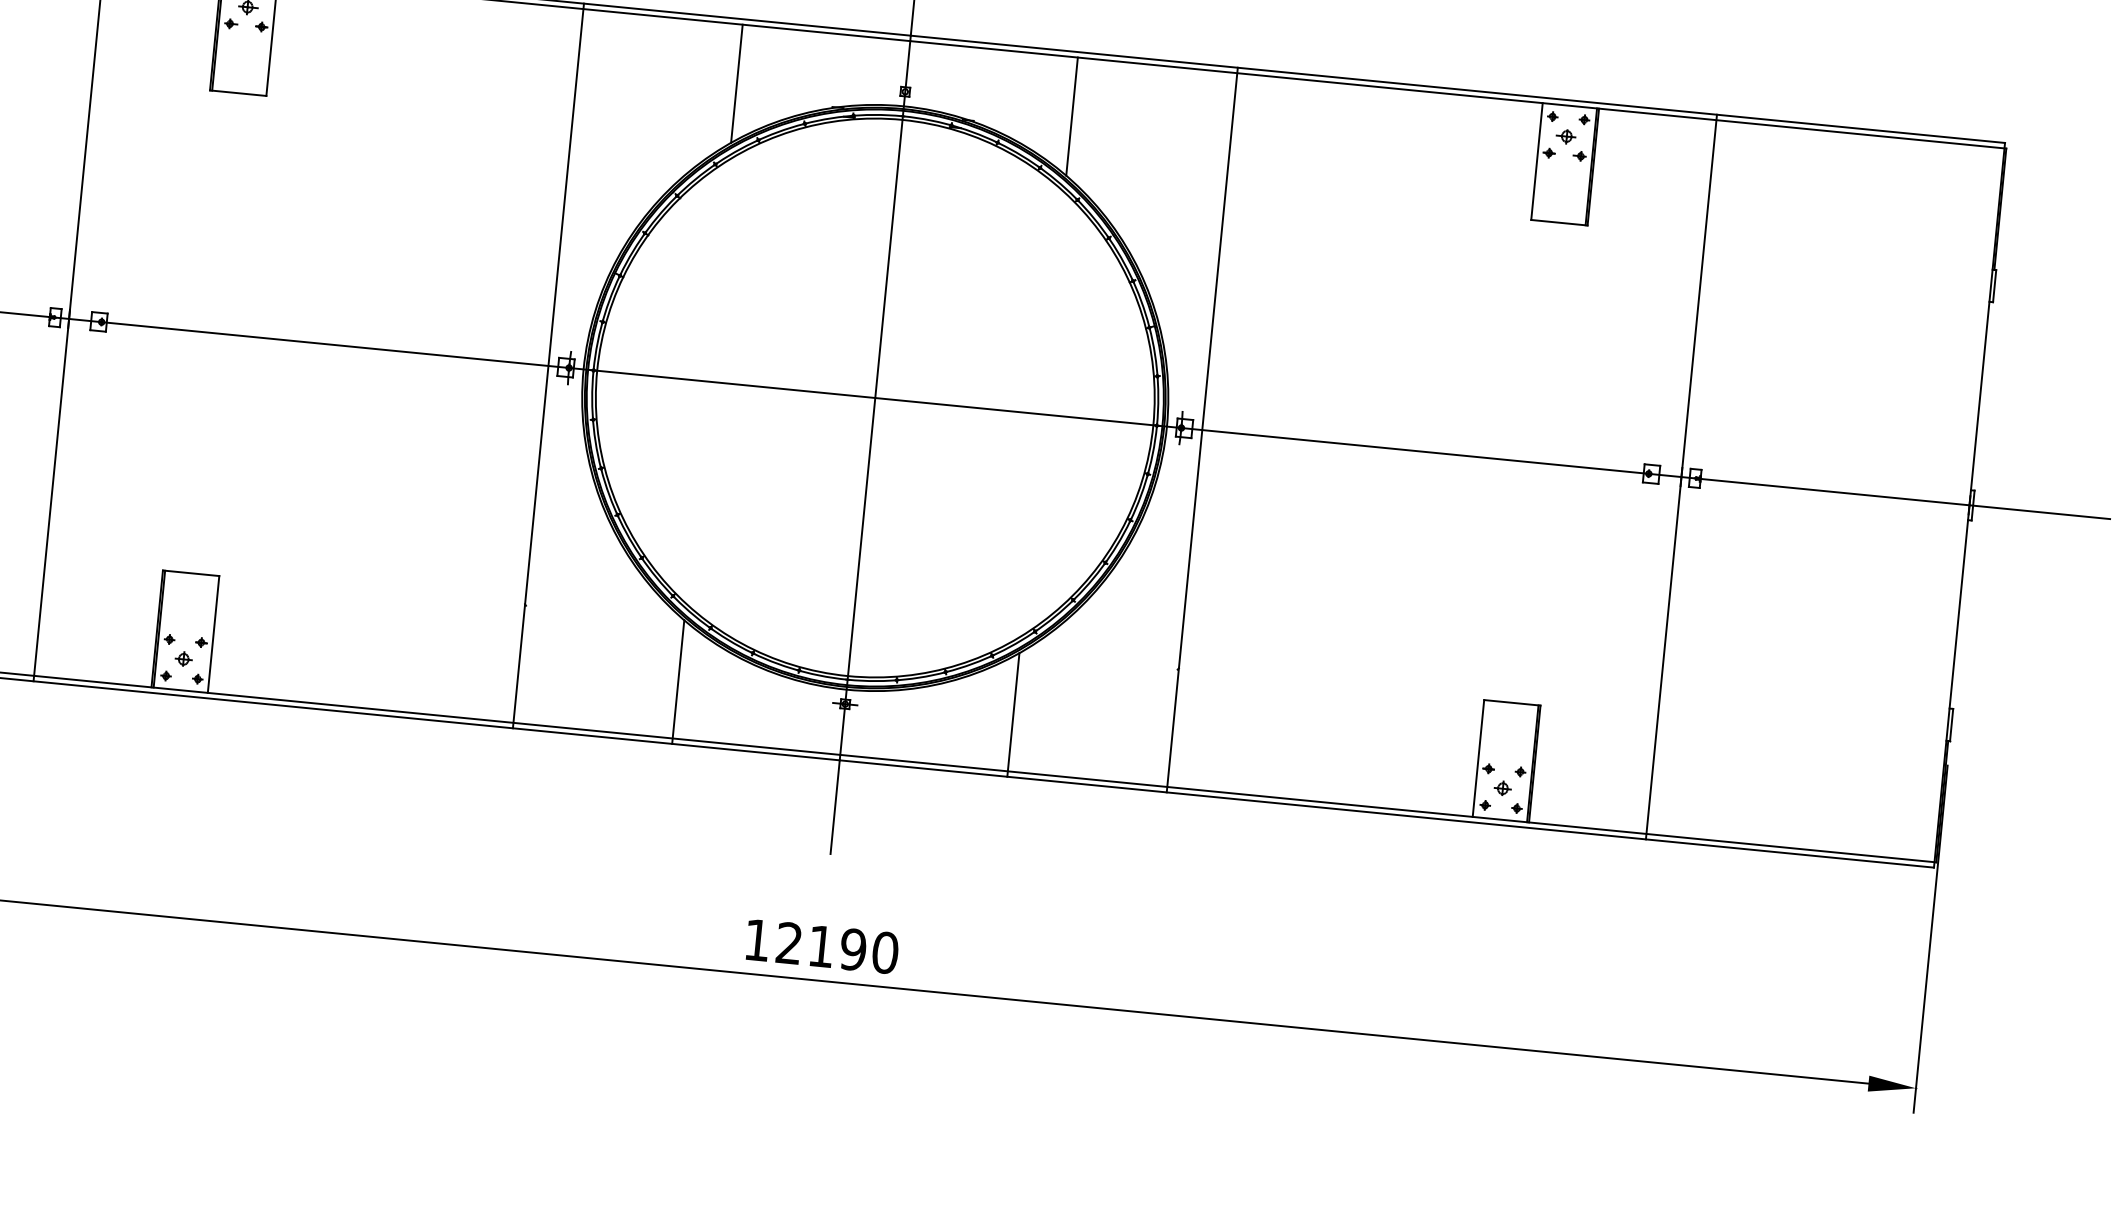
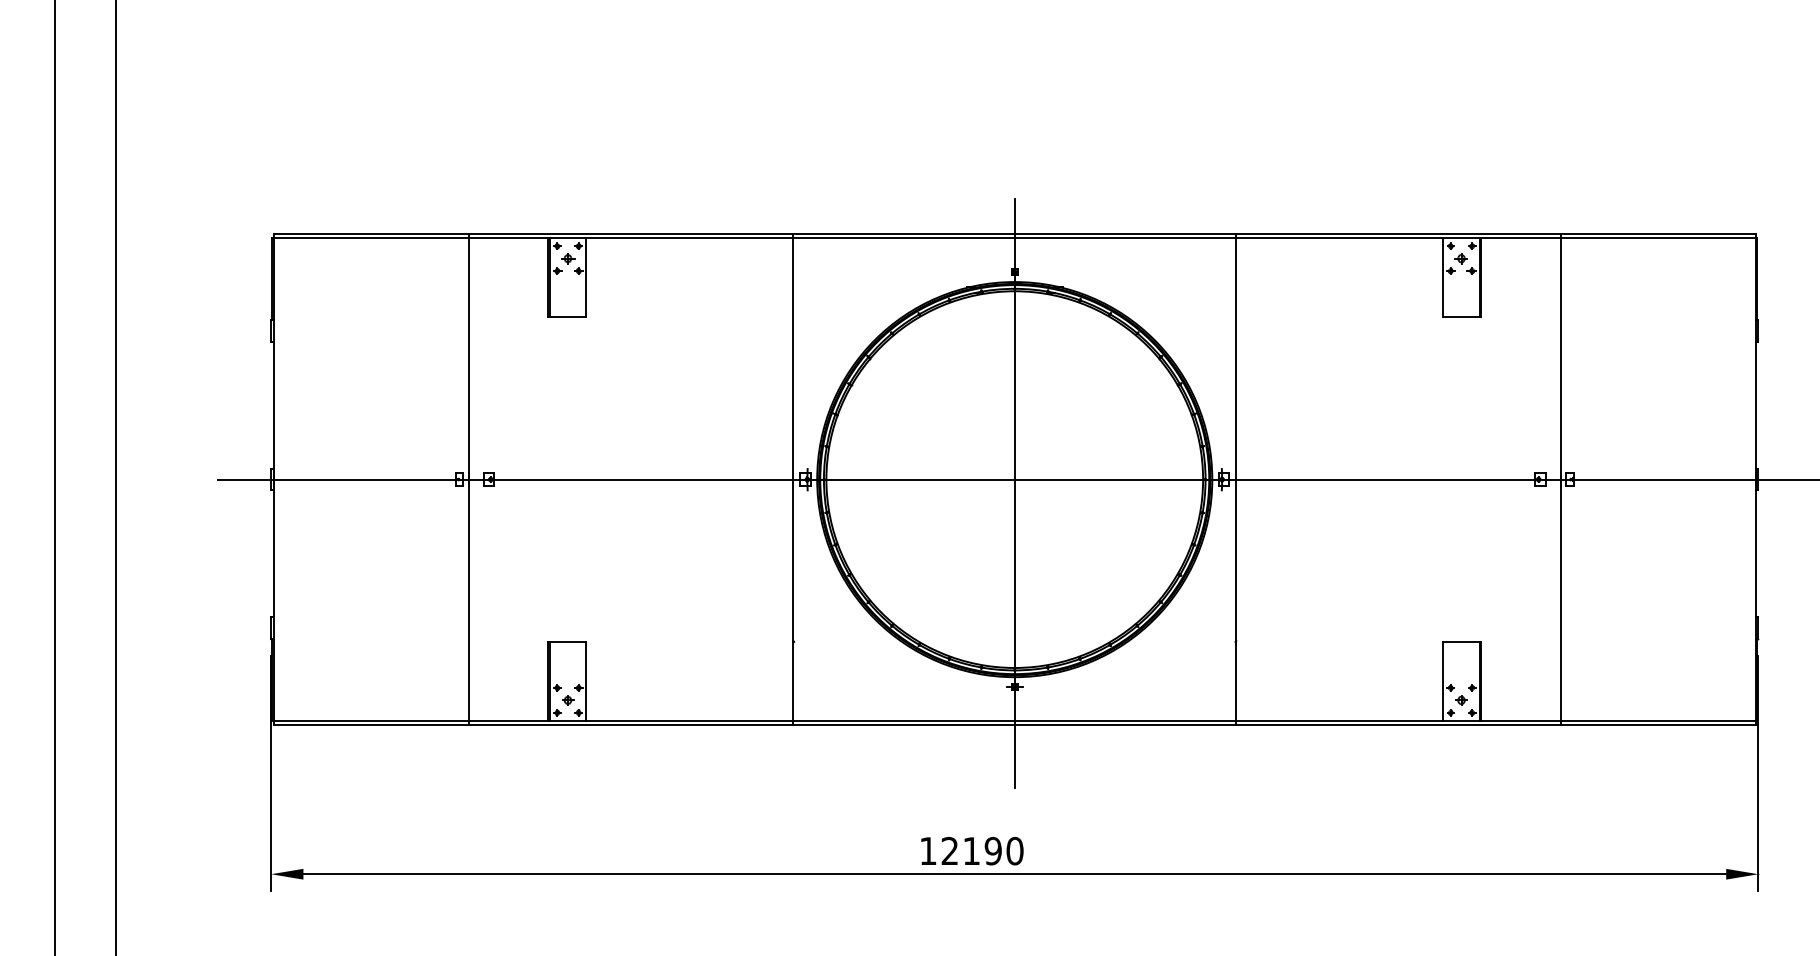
line: (737, 83) -> (901, 277), removed
line: (1072, 116) -> (1128, 277), removed
line: (678, 682) -> (901, 683), removed
line: (1013, 715) -> (1128, 683), removed
text: (822, 947) -> (972, 851), moved

